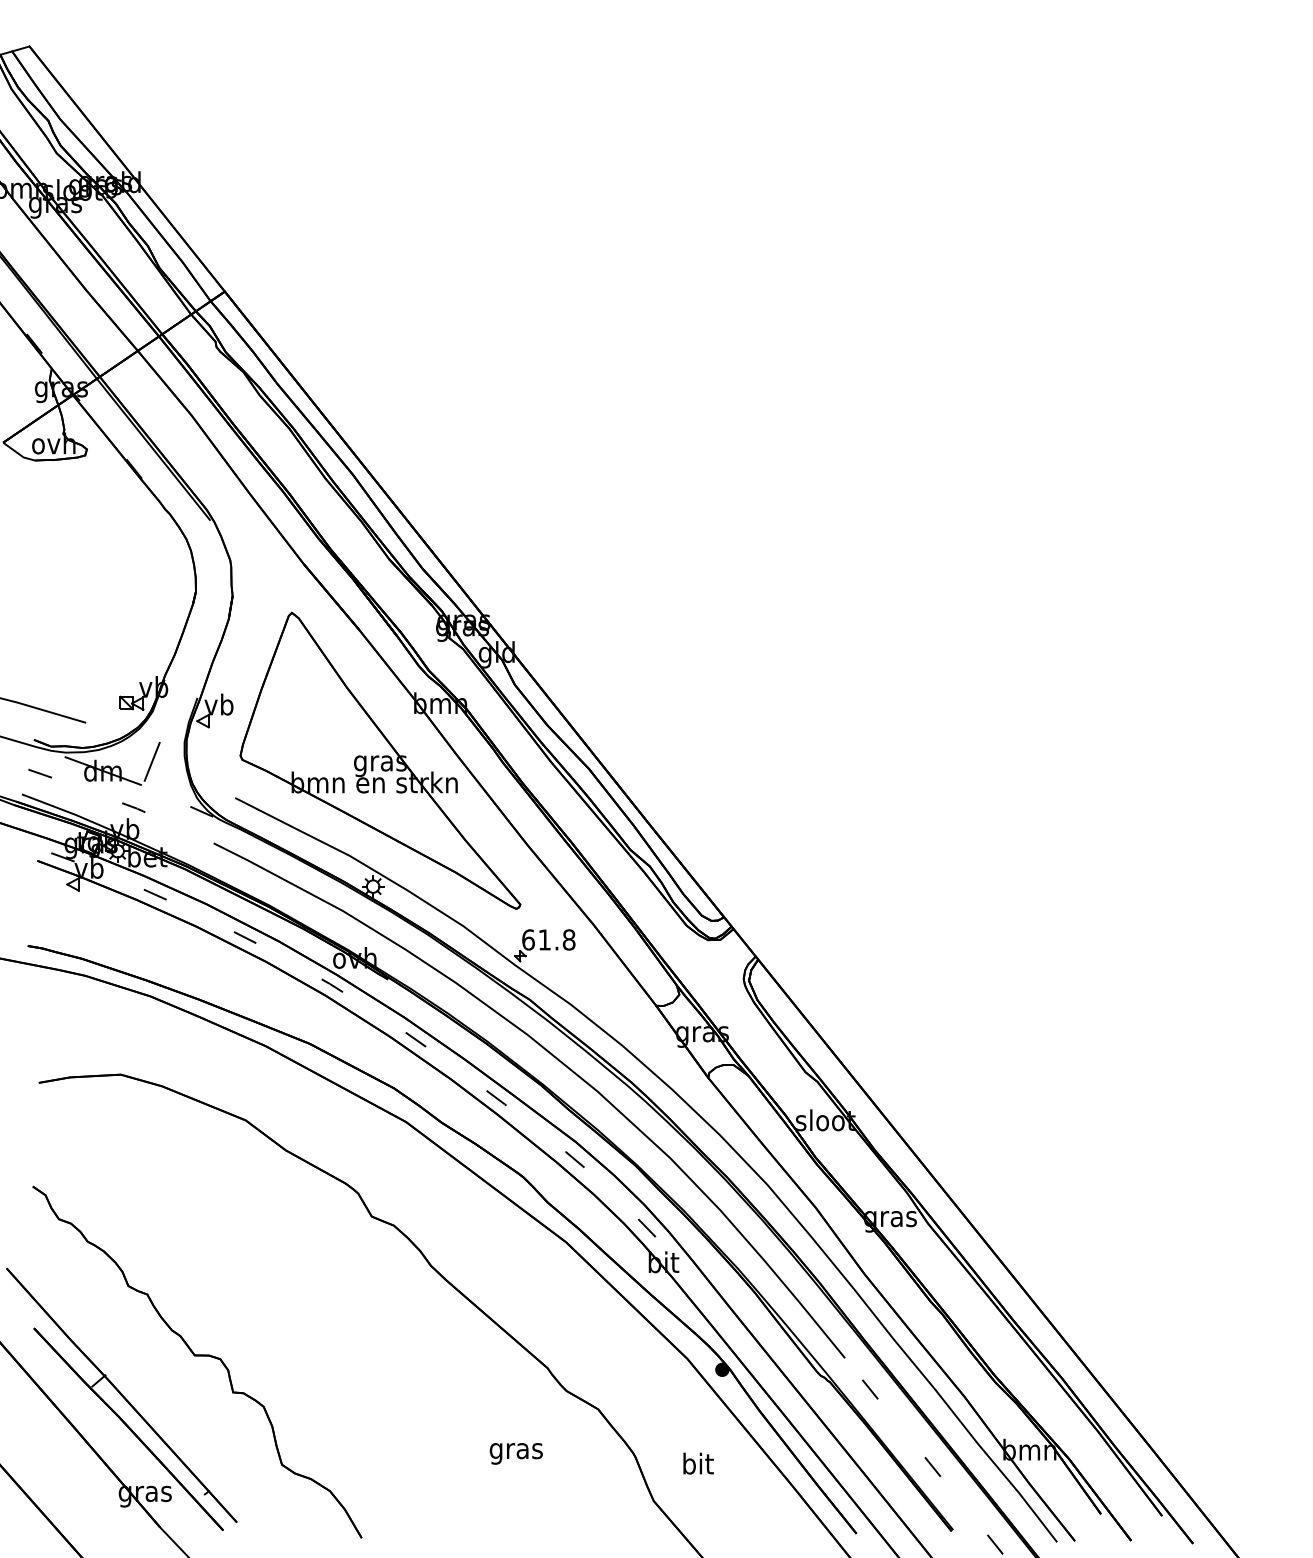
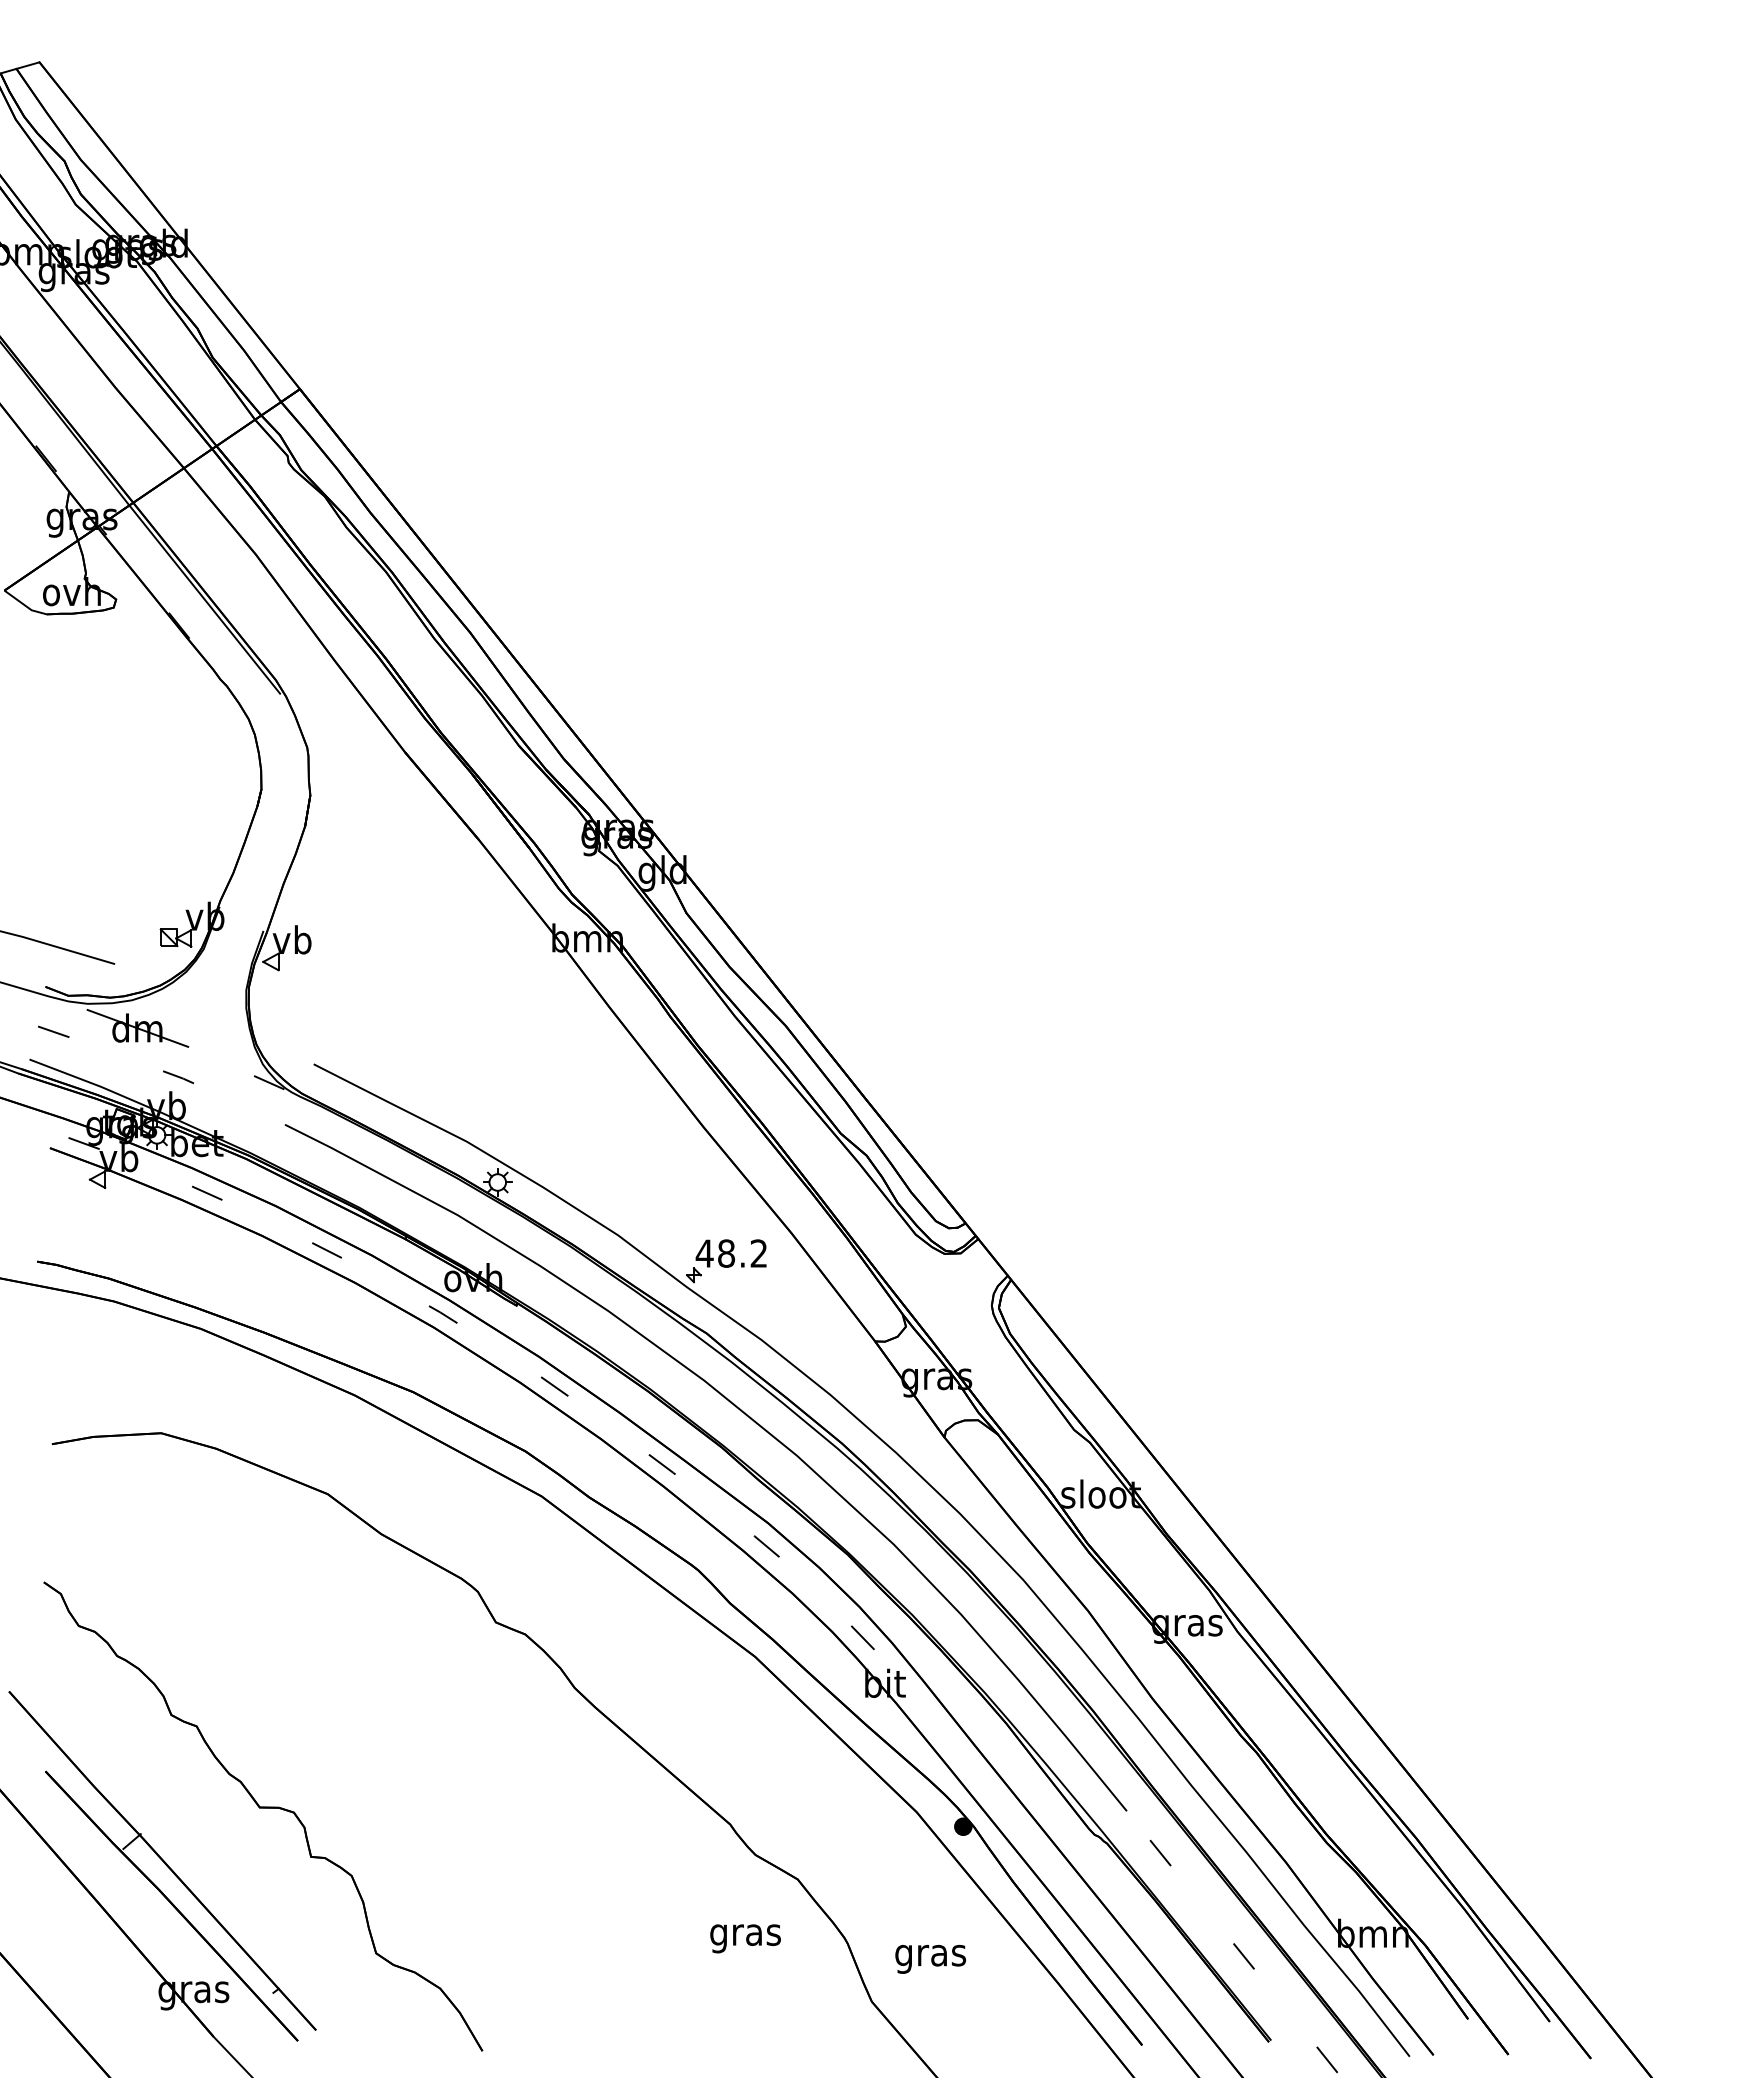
part: (380, 760) -> (507, 1014), removed
line: (152, 761) -> (203, 1015), removed
text: (548, 939) -> (731, 1253), 61.8 -> 48.2
text: (516, 1453) -> (745, 1938), moved
text: (697, 1466) -> (930, 1955), bit -> gras

